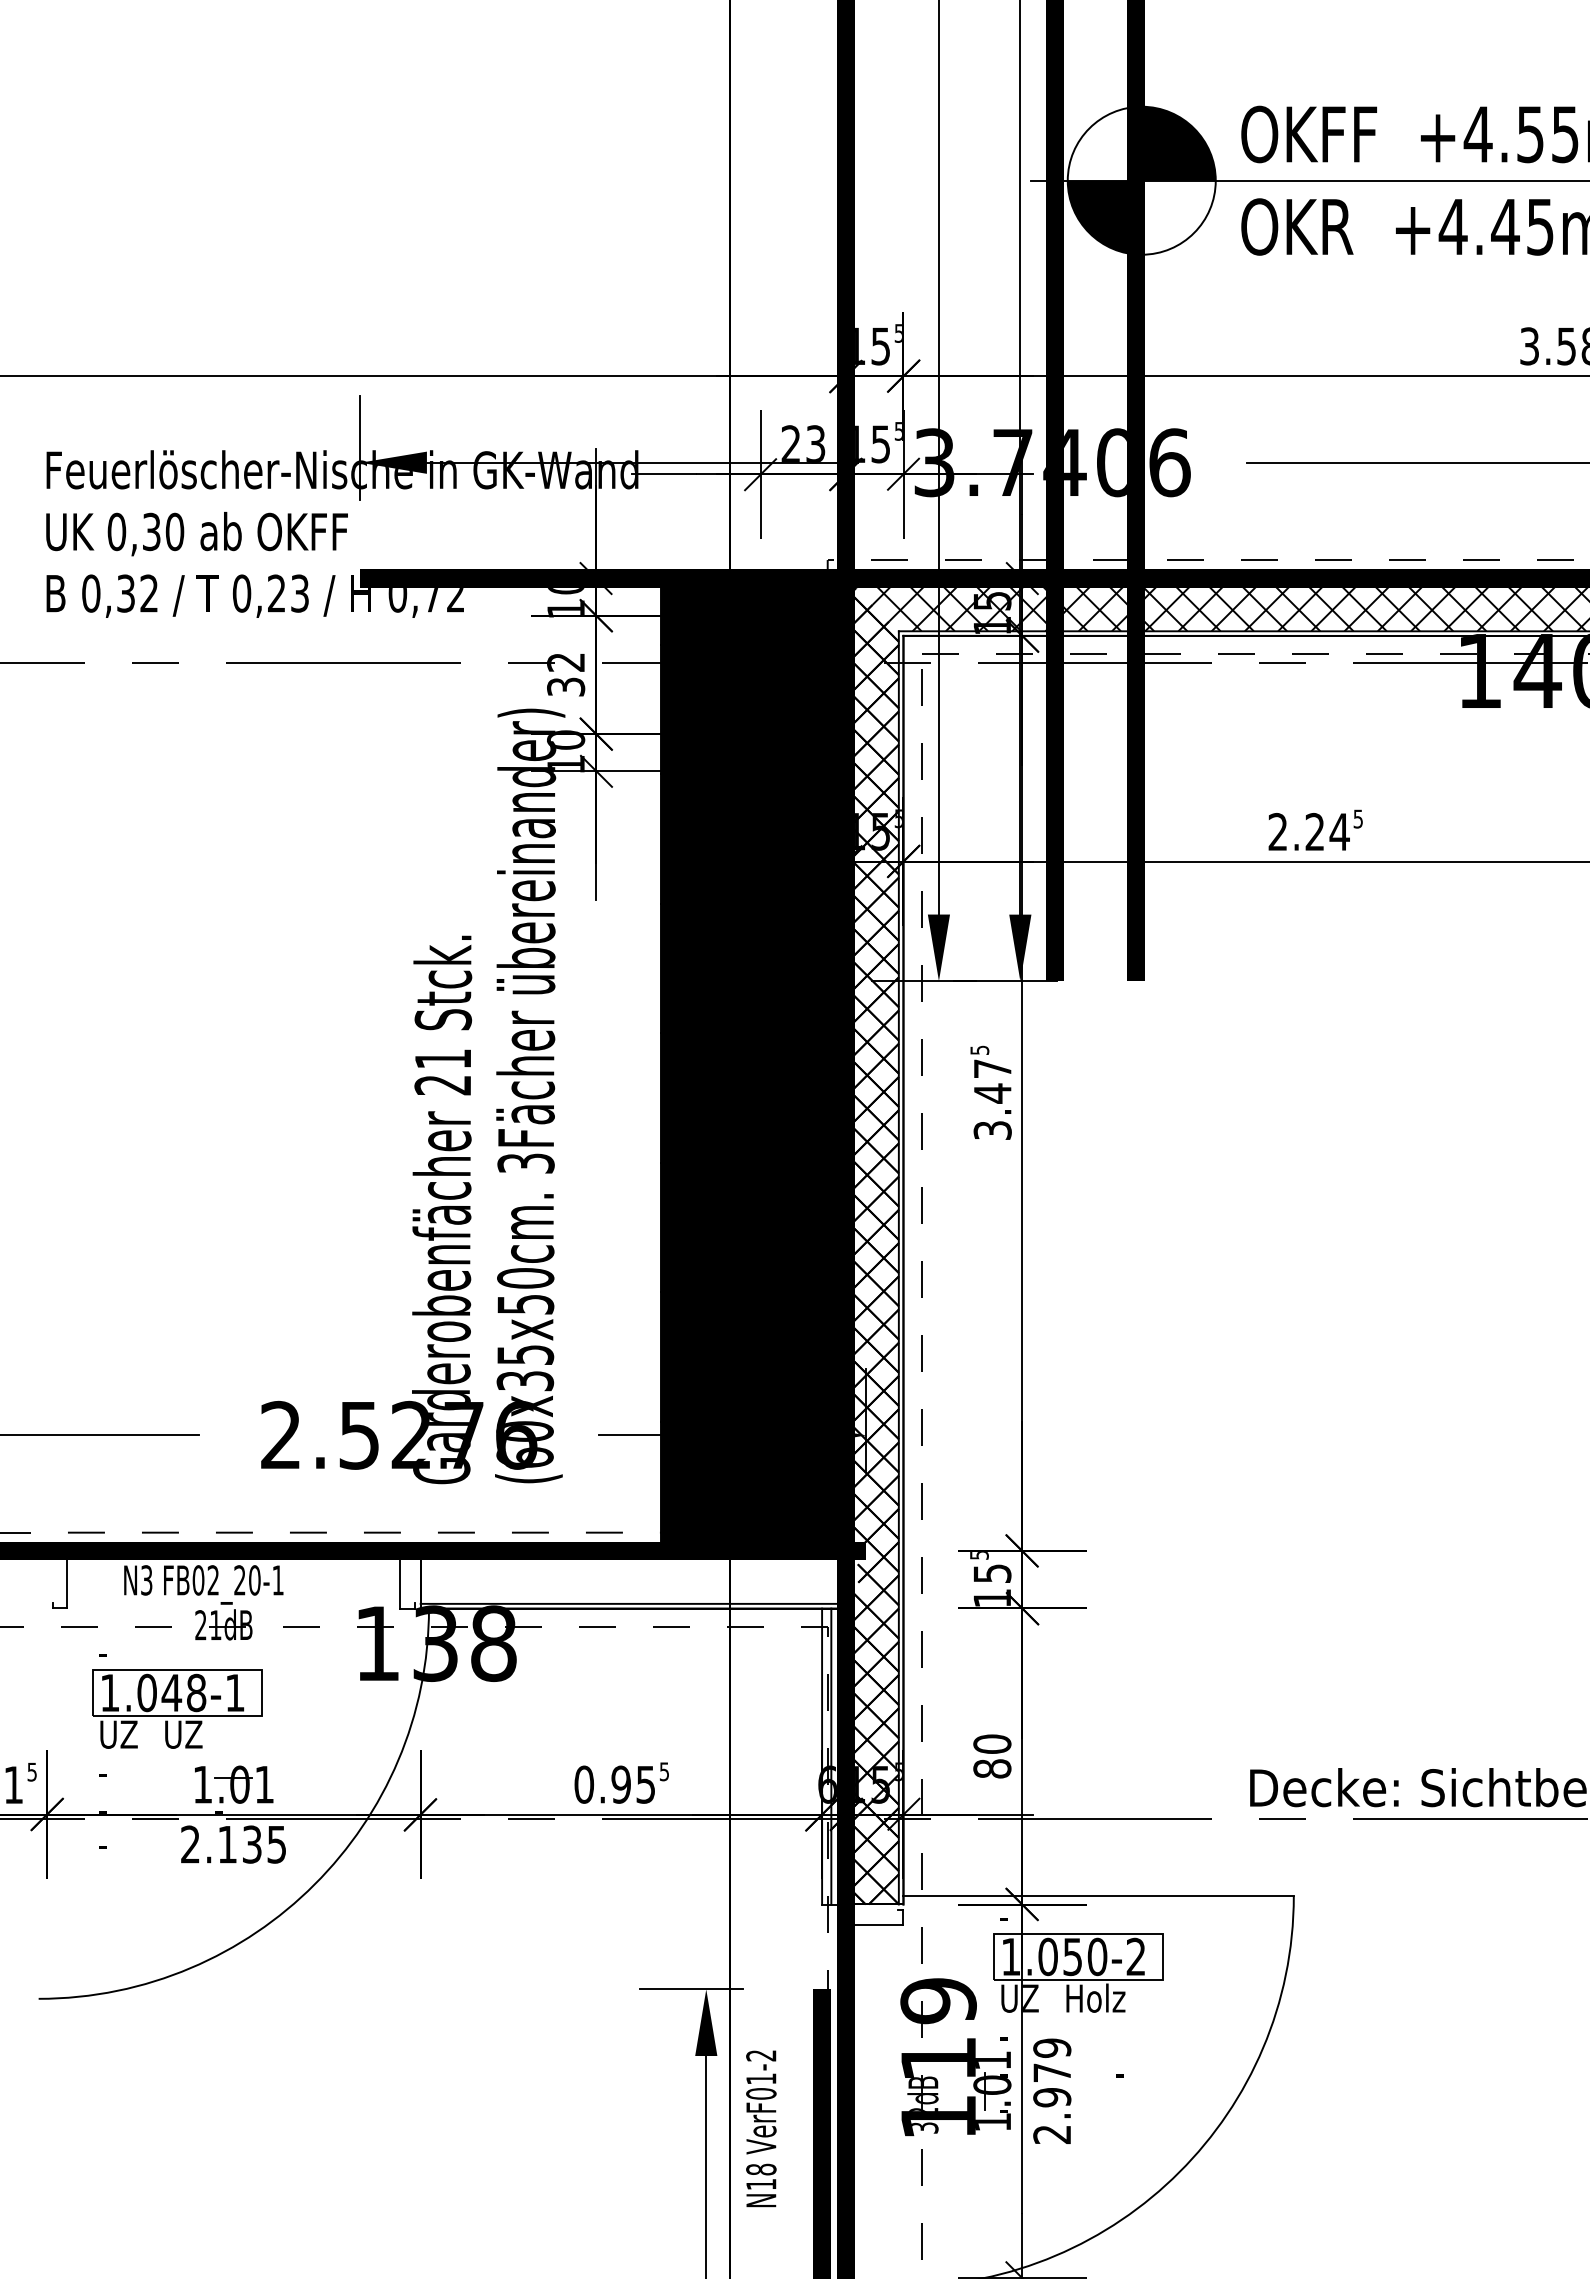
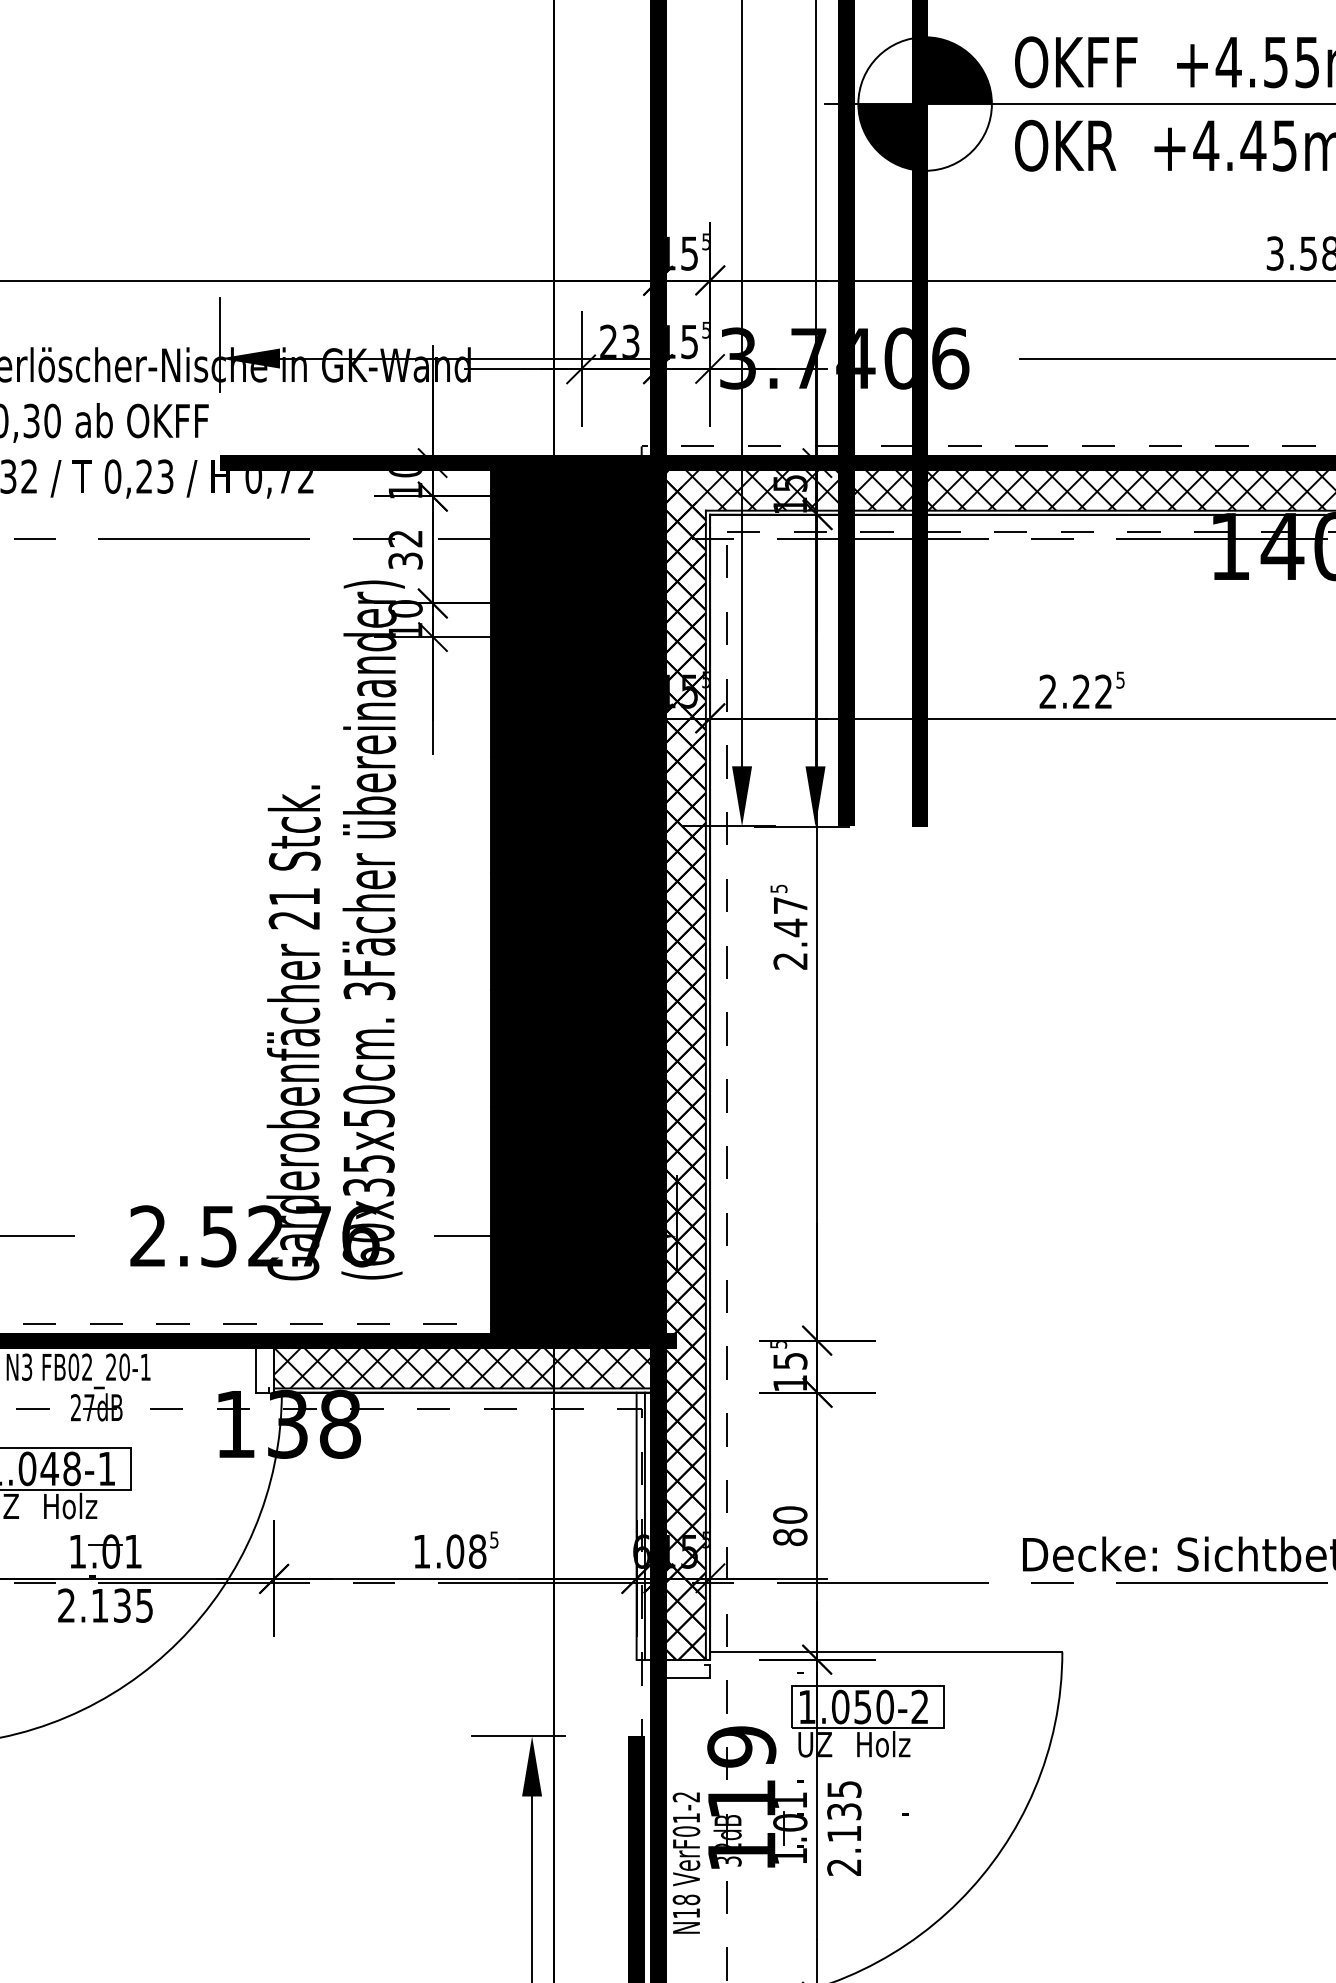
text: (1339, 831) -> (1103, 691), 2.24 -> 2.22
text: (992, 1130) -> (790, 961), 3.47 -> 2.47
hatch: (639, 1579) -> (471, 1366), added
text: (215, 1624) -> (89, 1407), 21dB -> 27dB
text: (194, 1733) -> (70, 1505), UZ -> Holz
text: (614, 1784) -> (449, 1551), 0.95 -> 1.08
text: (1052, 2072) -> (844, 1811), 2.979 -> 2.135
text: (761, 2128) -> (686, 1862), moved

